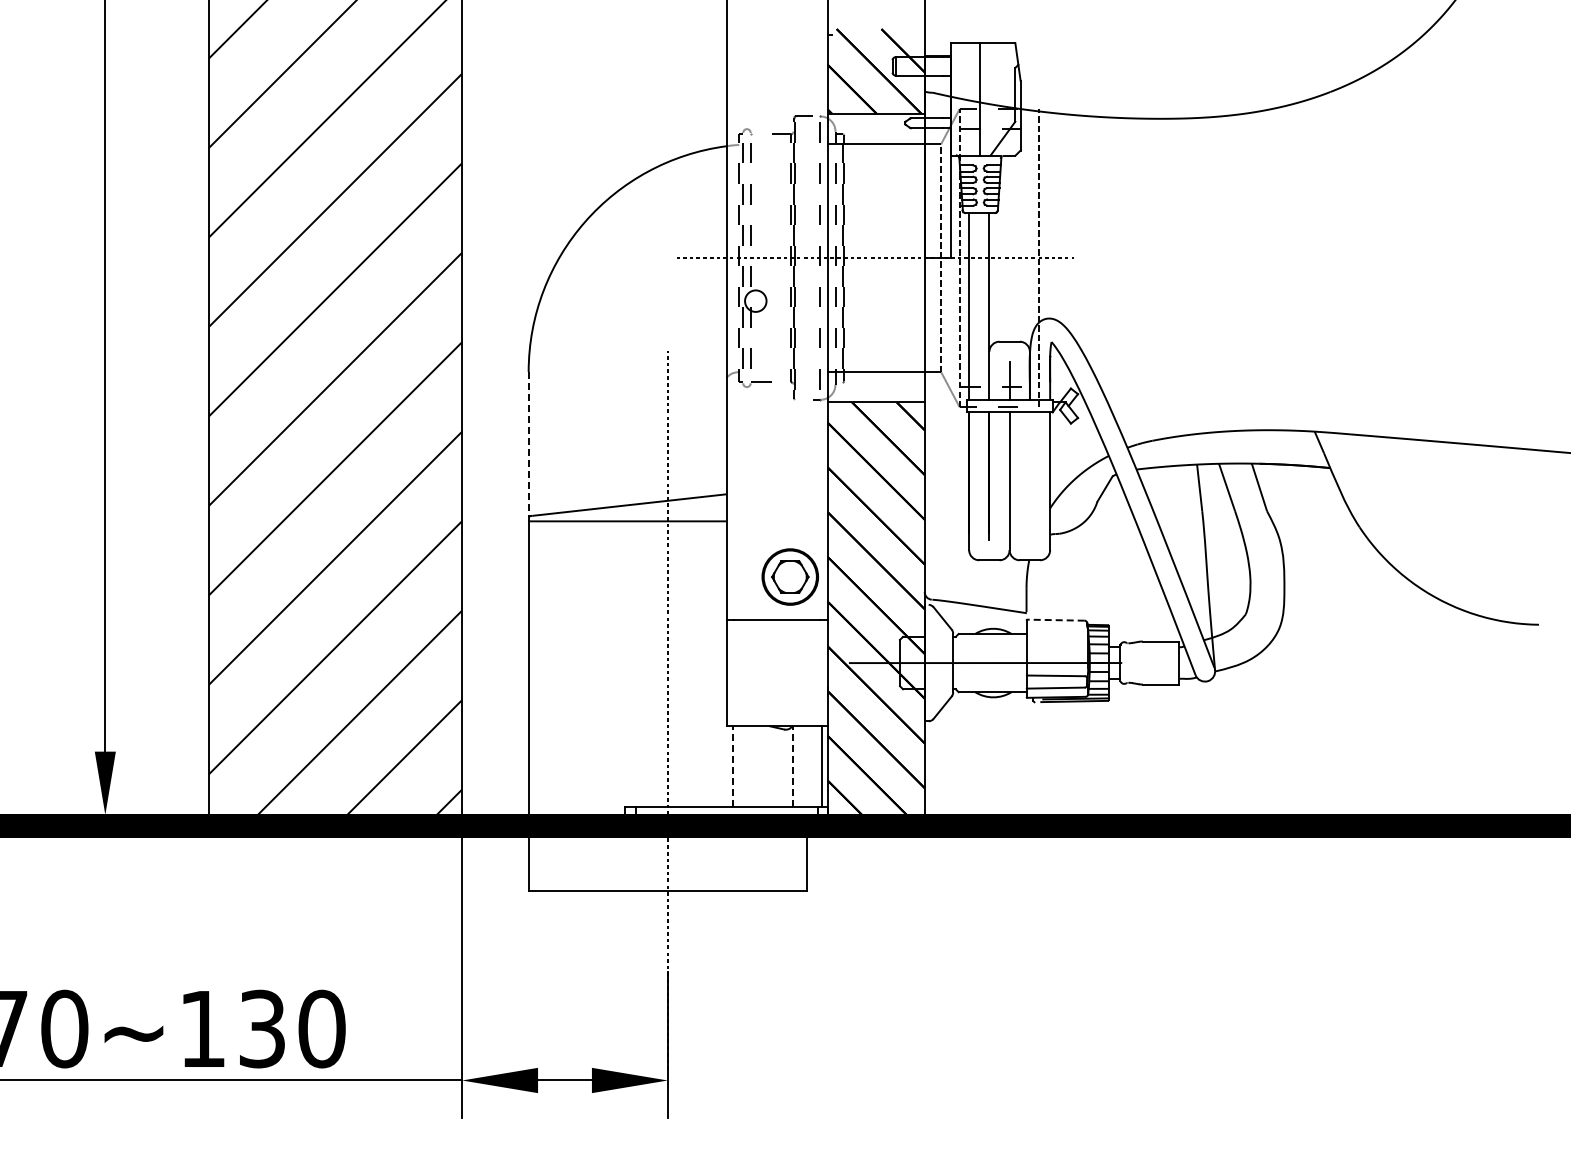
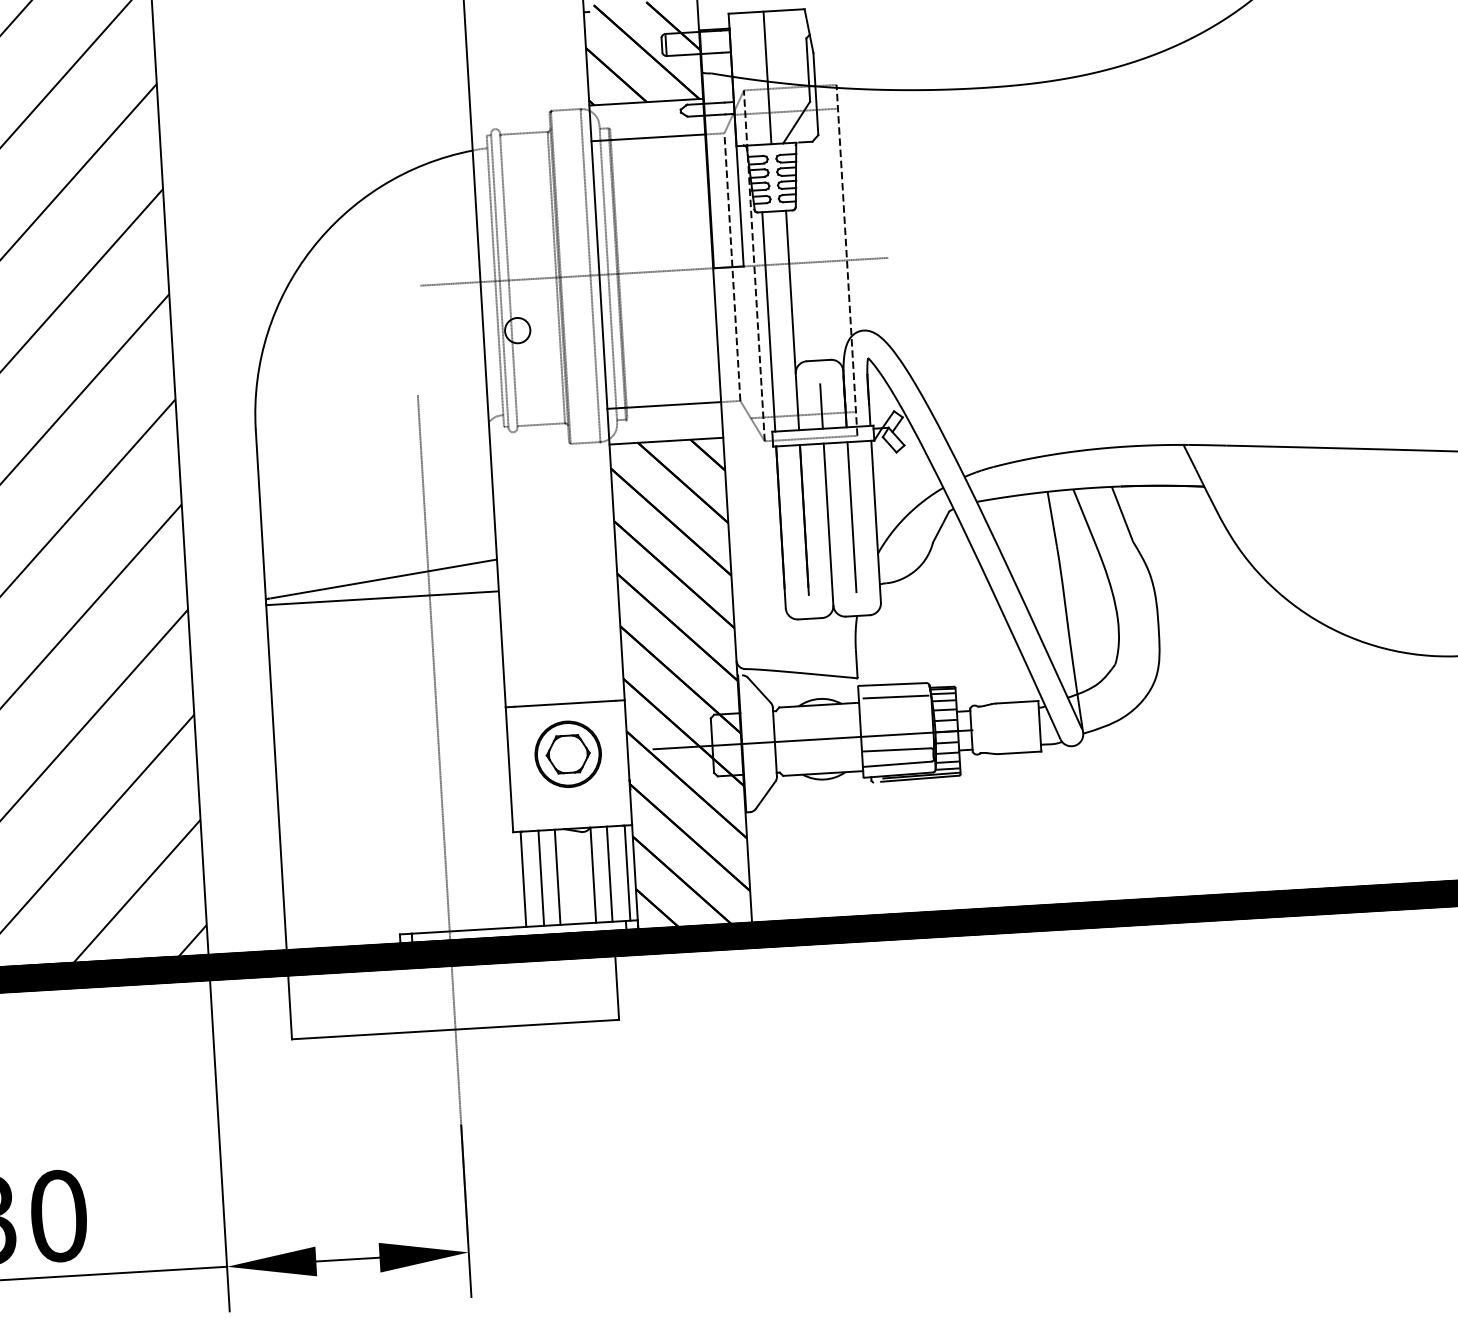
line: (528, 443) -> (260, 513), dashed -> solid
line: (1029, 476) -> (851, 517), added
part: (789, 576) -> (567, 753), moved
line: (1056, 620) -> (893, 684), dashed -> solid
line: (1057, 630) -> (895, 696), added
line: (733, 766) -> (523, 878), dashed -> solid
line: (748, 766) -> (541, 877), added
line: (762, 766) -> (558, 876), added
line: (792, 766) -> (593, 874), dashed -> solid
line: (806, 766) -> (609, 873), added

